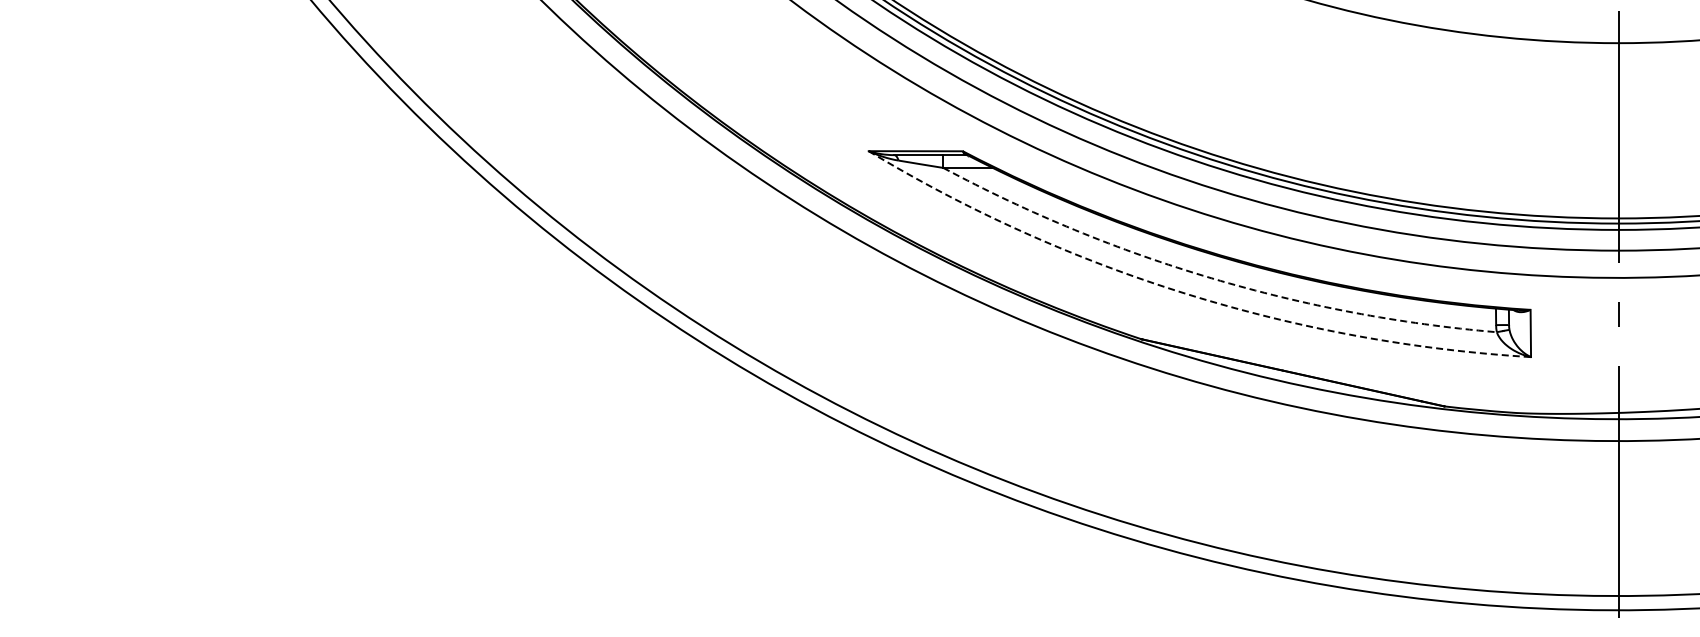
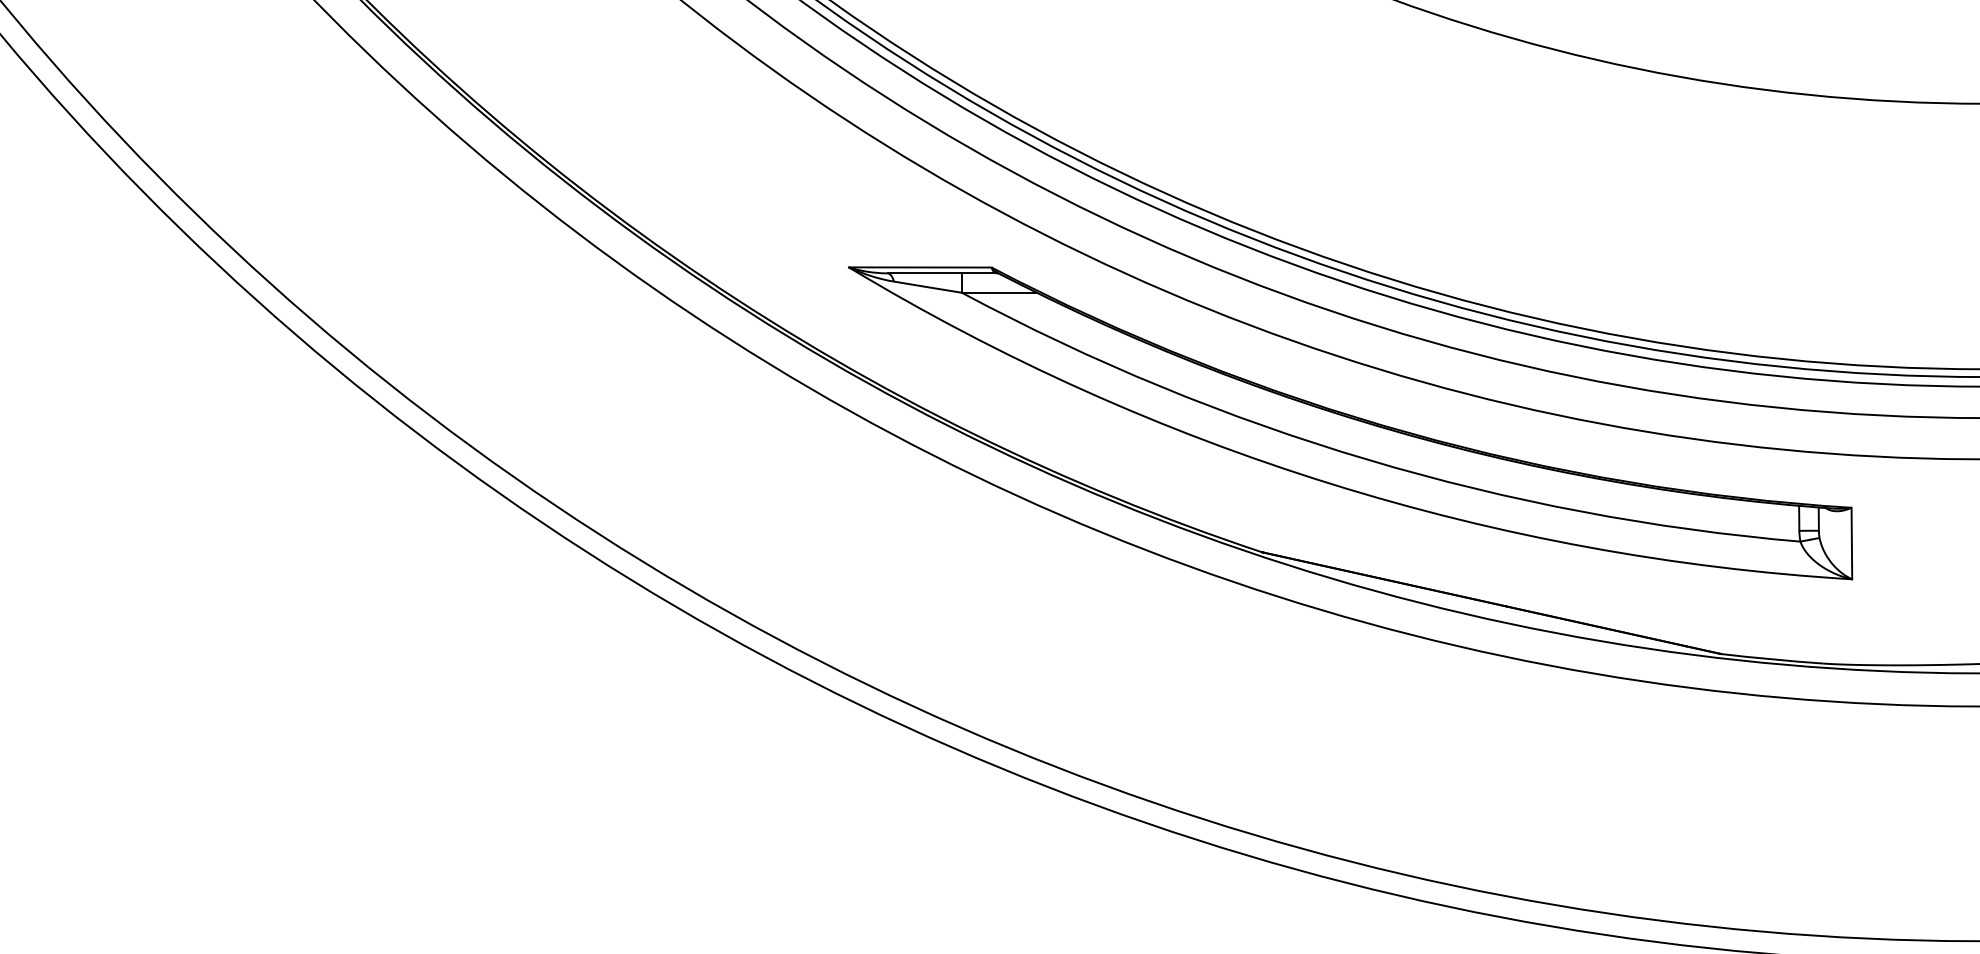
arc: (1211, 278) -> (1368, 460), dashed -> solid
arc: (1187, 294) -> (1331, 484), dashed -> solid

